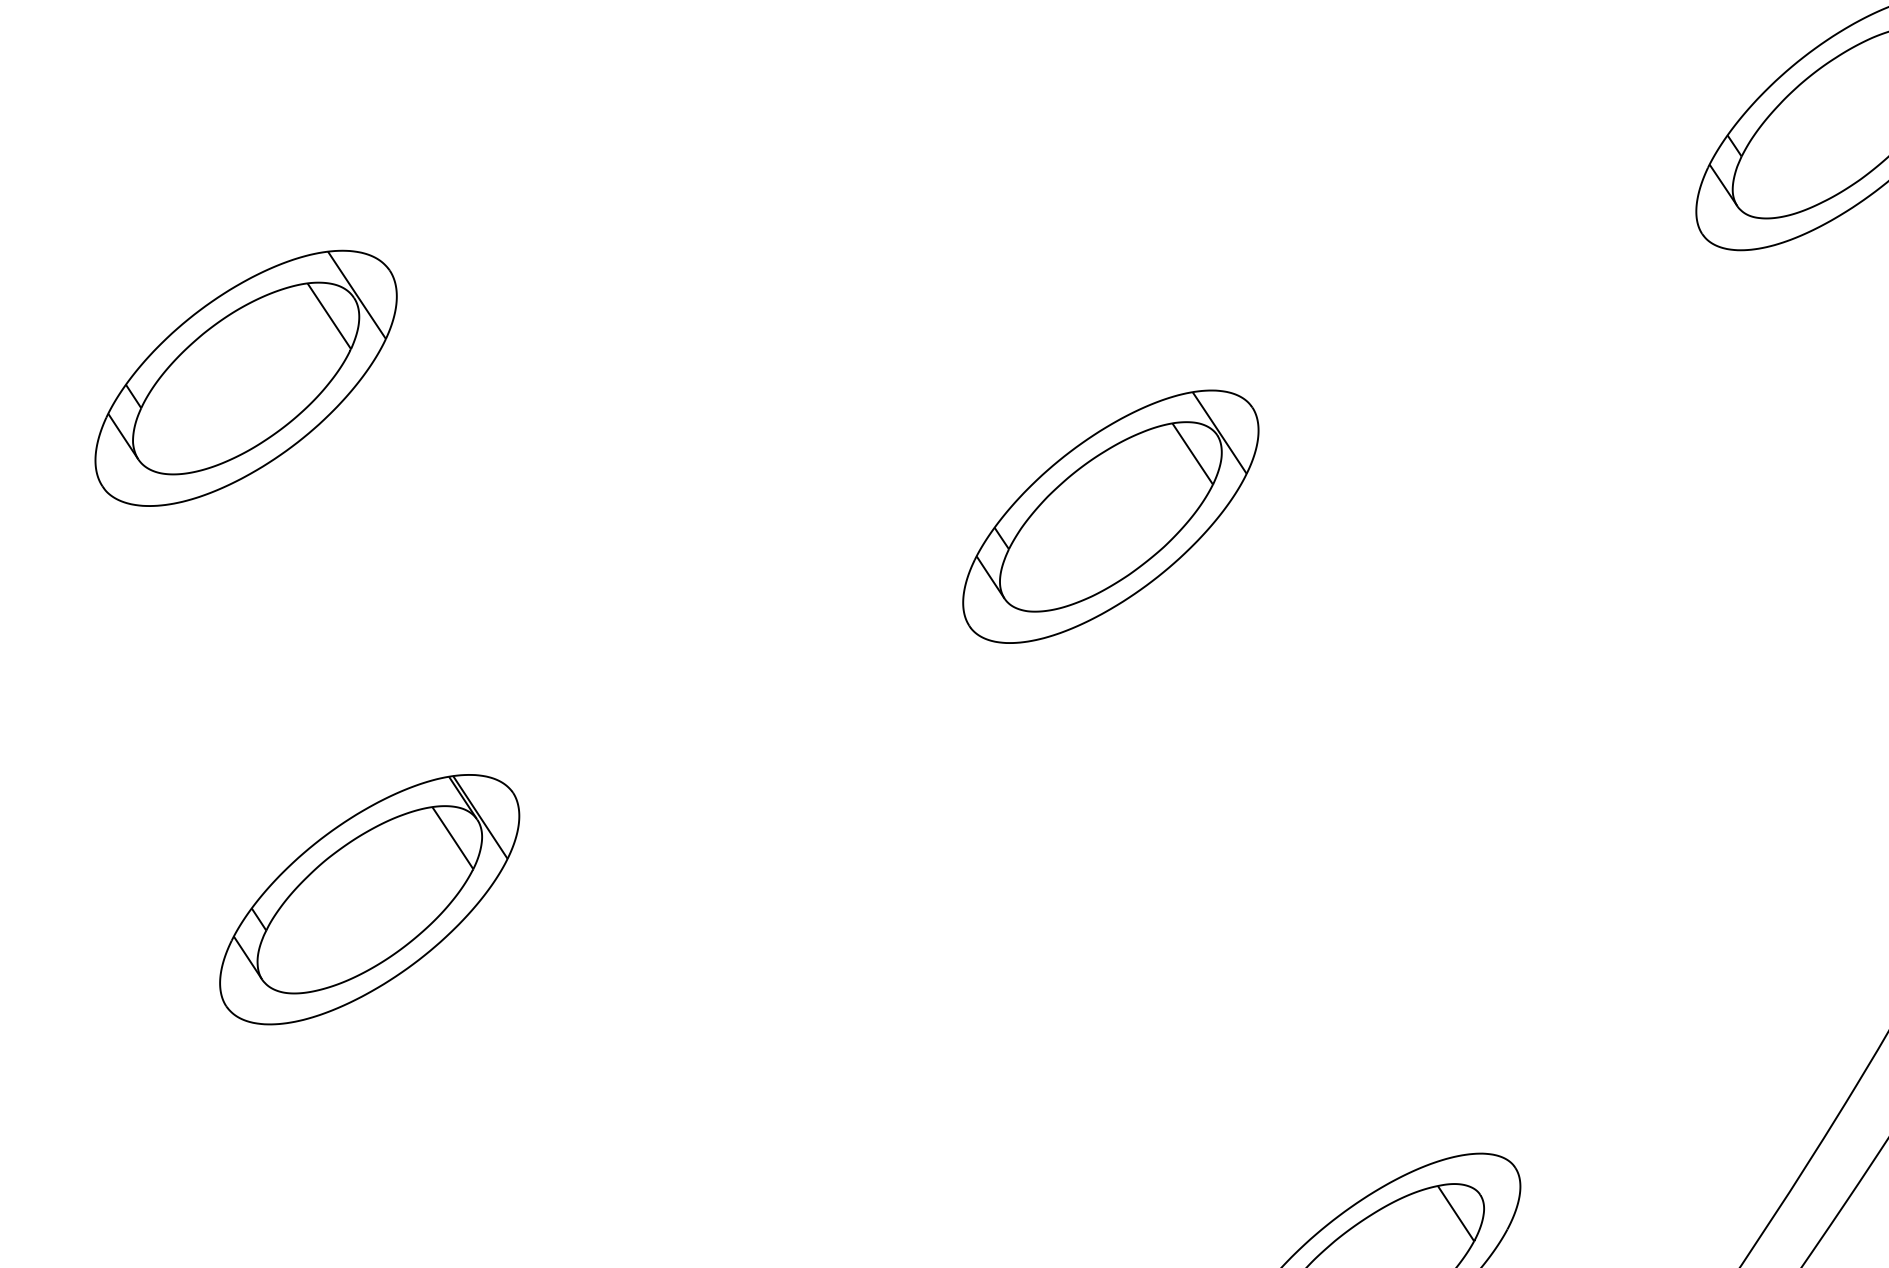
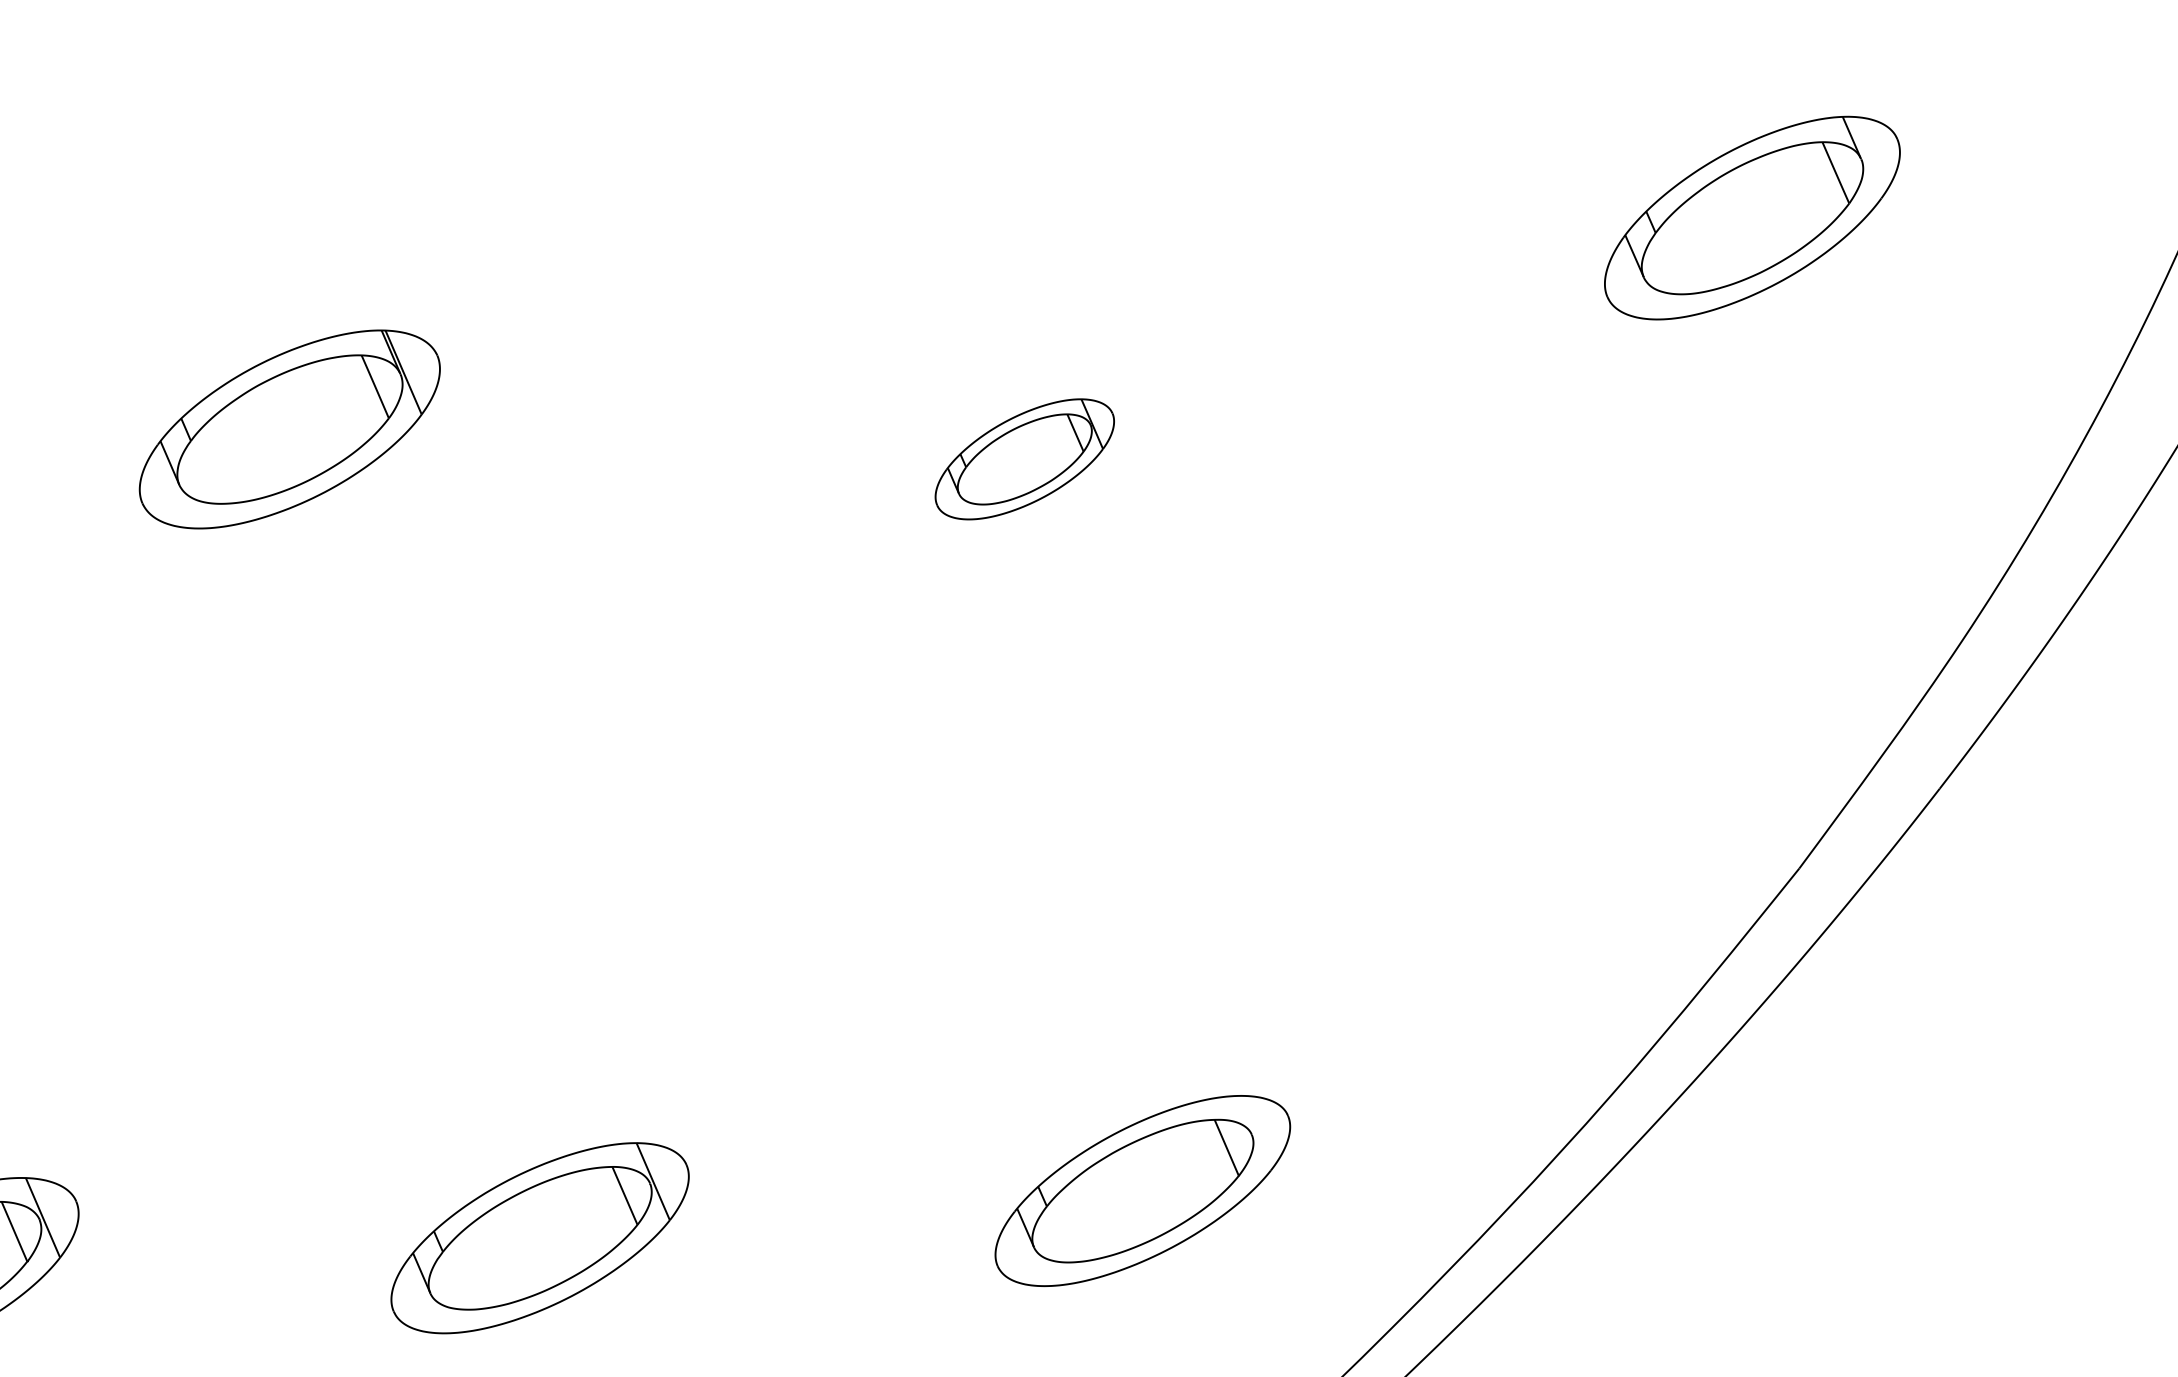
part: (245, 377) -> (260, 194), removed
part: (1110, 517) -> (1024, 459), size x0.6
part: (369, 899) -> (289, 429), moved

